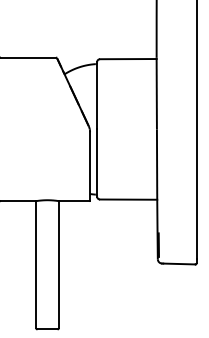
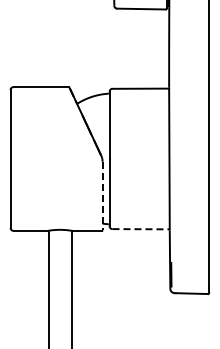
line: (89, 166) -> (102, 196), solid -> dashed
line: (128, 199) -> (141, 229), solid -> dashed

